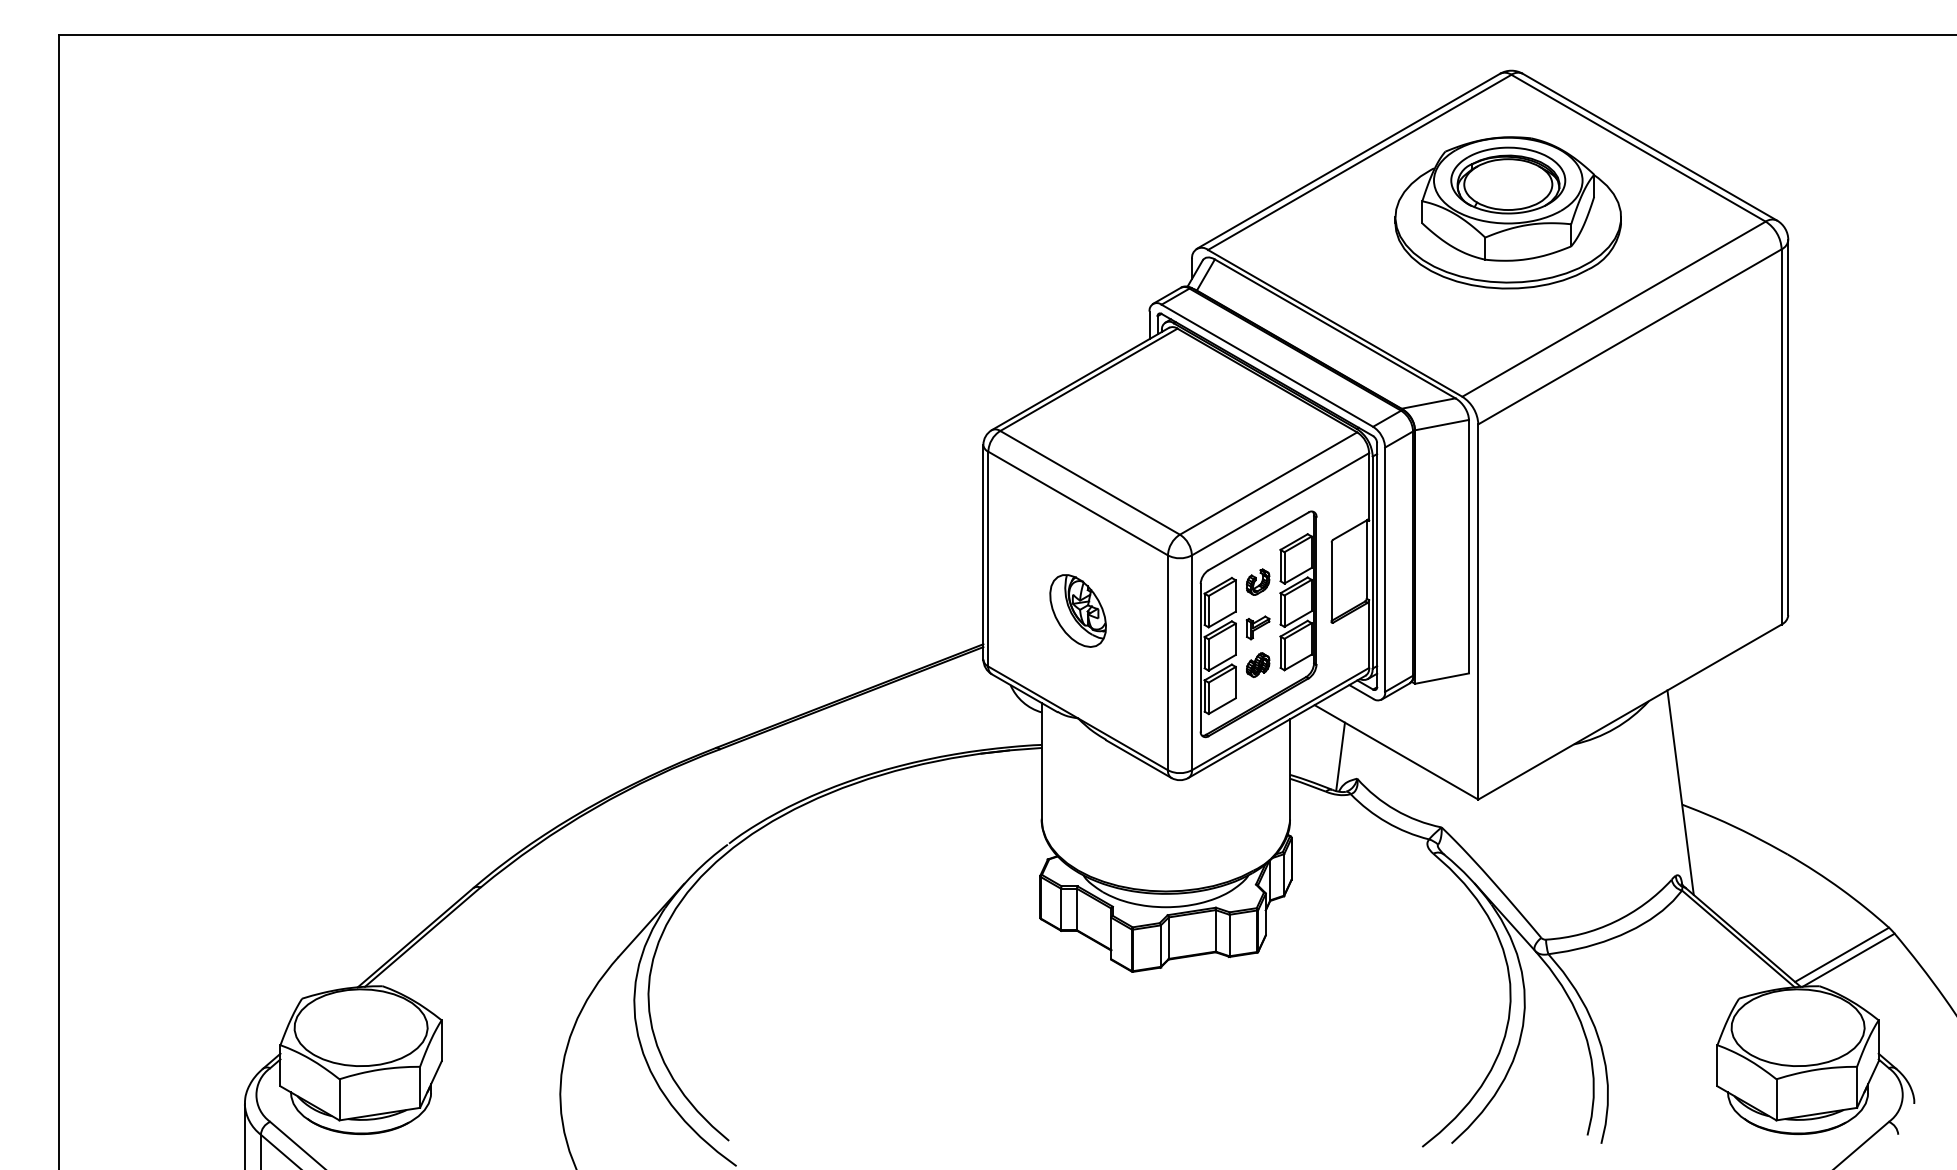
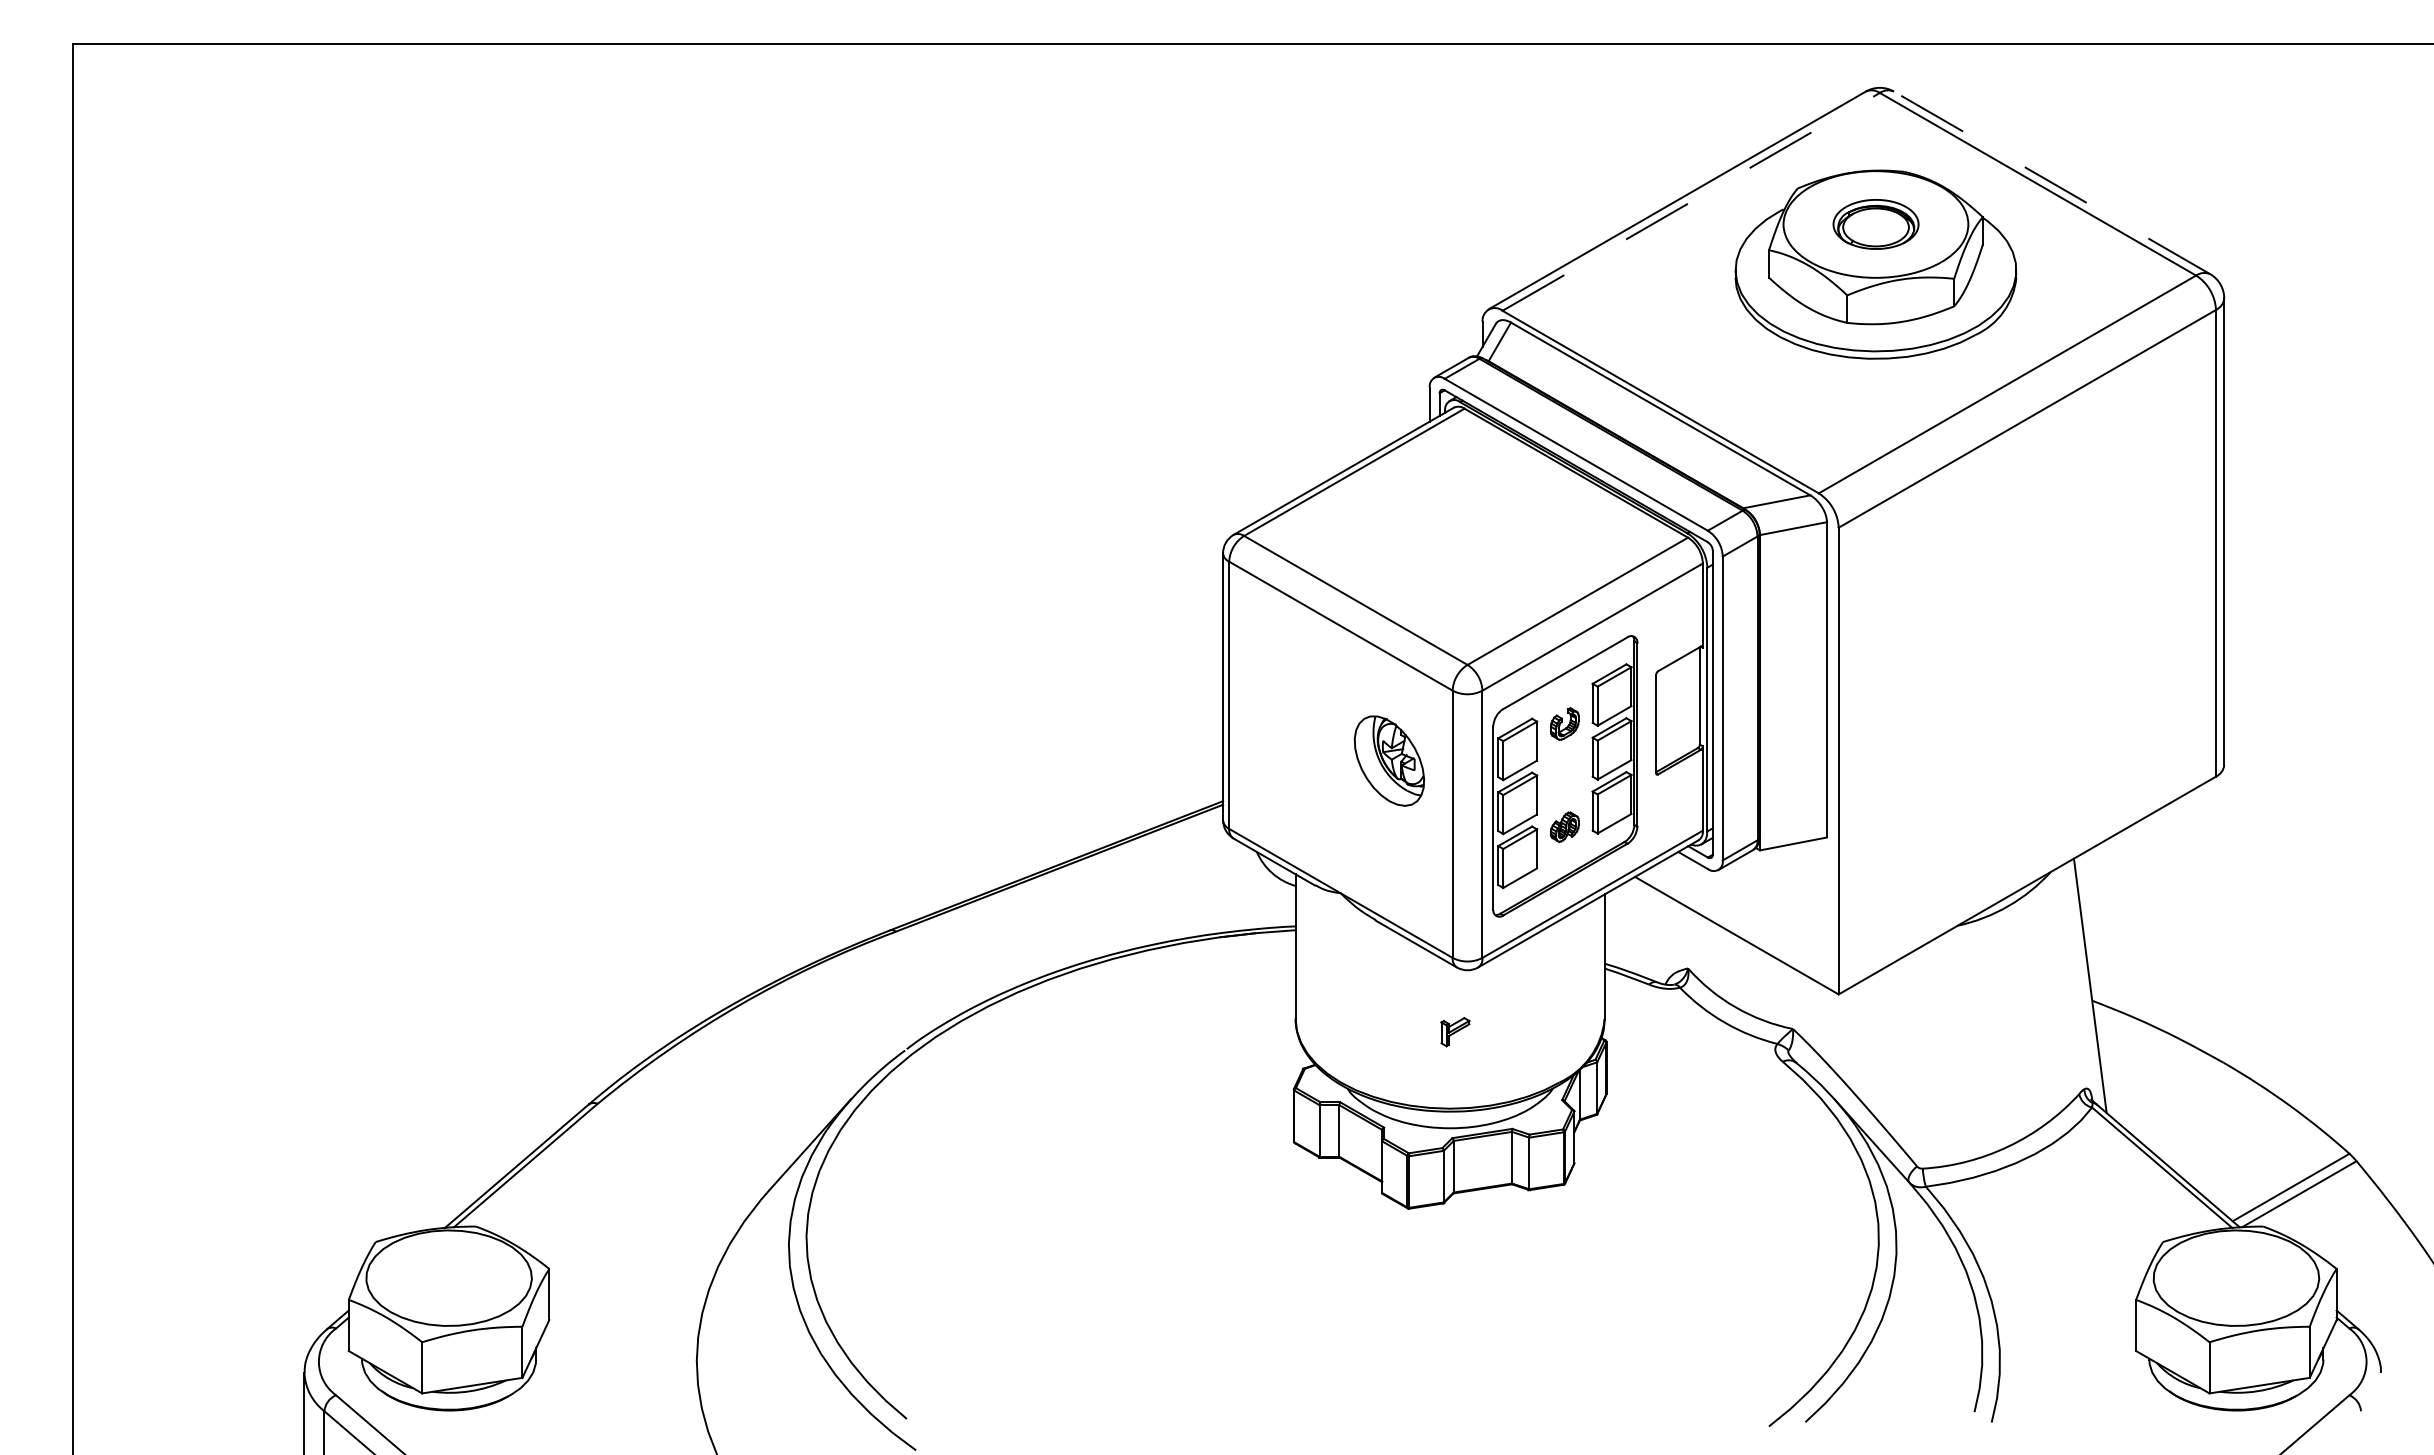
line: (1649, 147) -> (2051, 183), solid -> dashed
line: (1360, 162) -> (1692, 201), solid -> dashed
part: (1508, 180) -> (1876, 224), size x0.6
part: (1077, 610) -> (1388, 760), moved
part: (1257, 627) -> (1454, 1031), moved
line: (1340, 756) -> (1667, 940), removed

